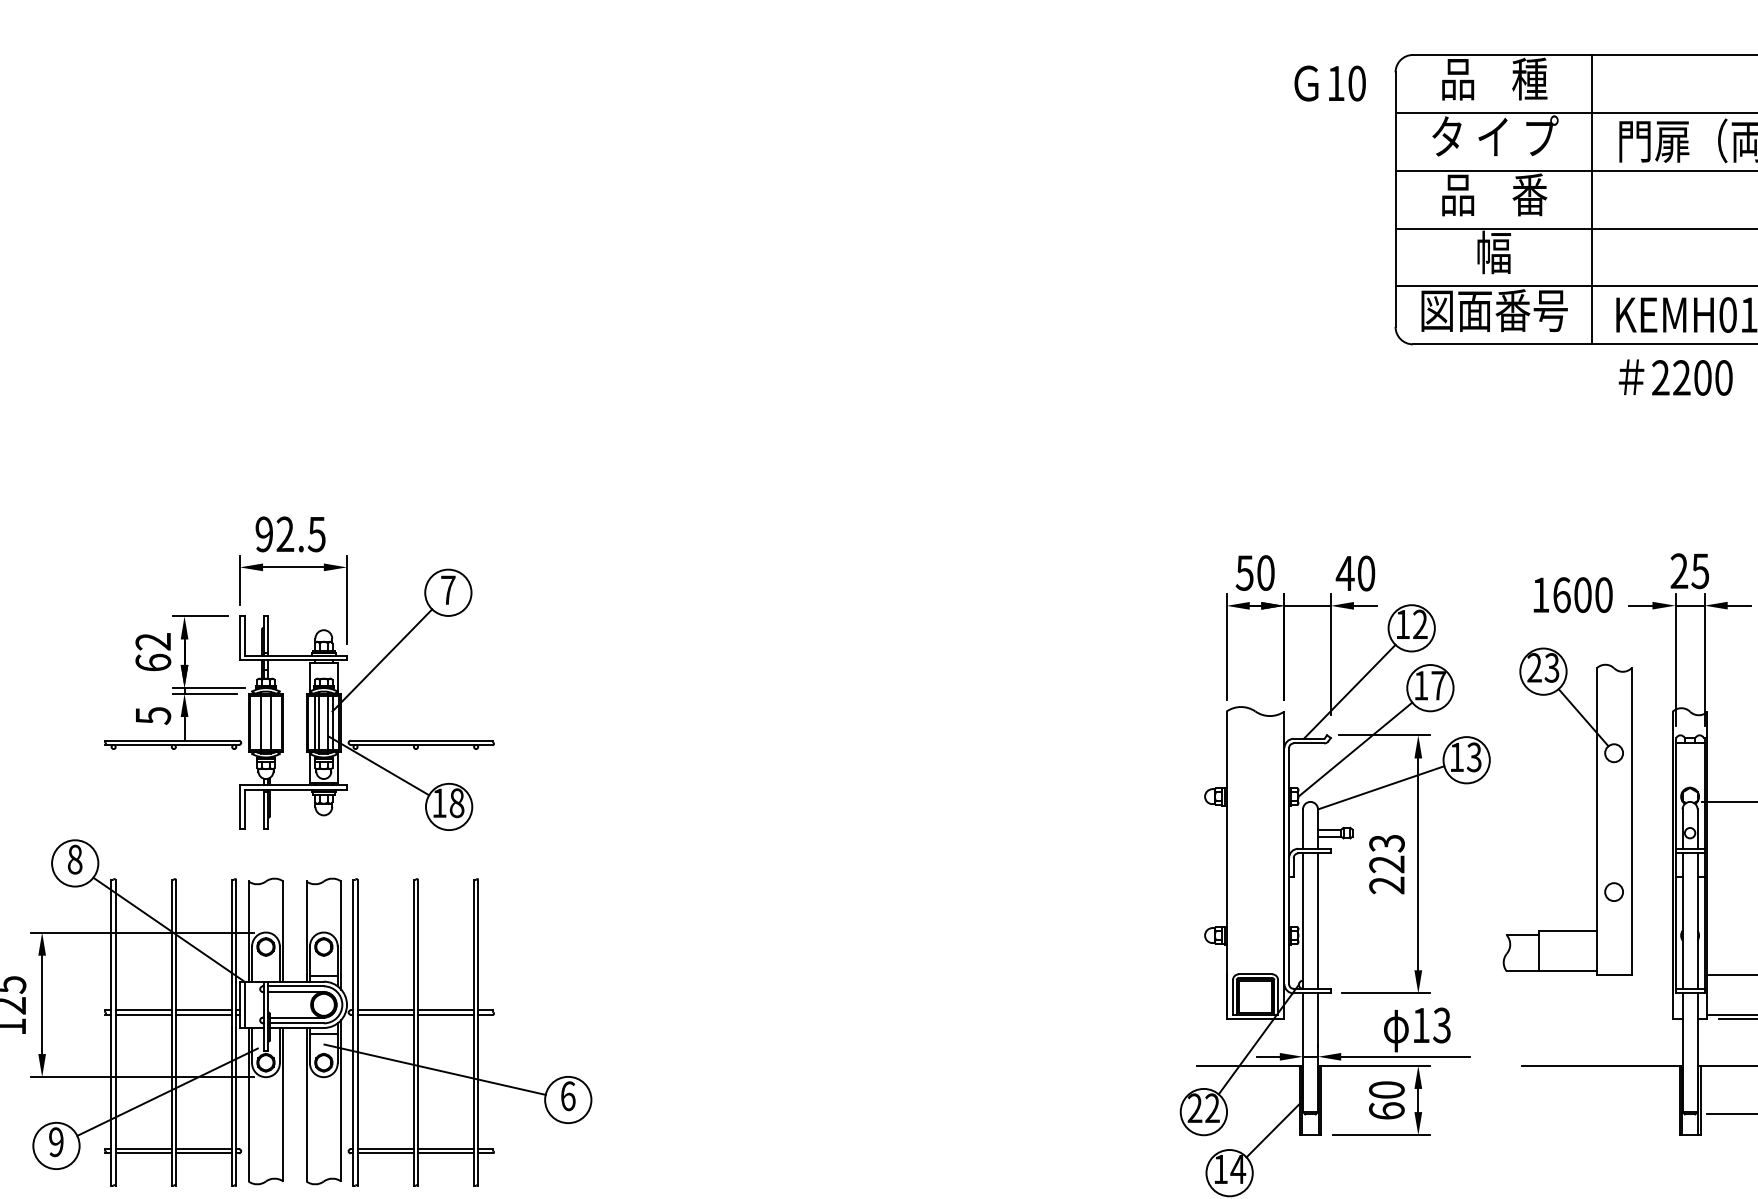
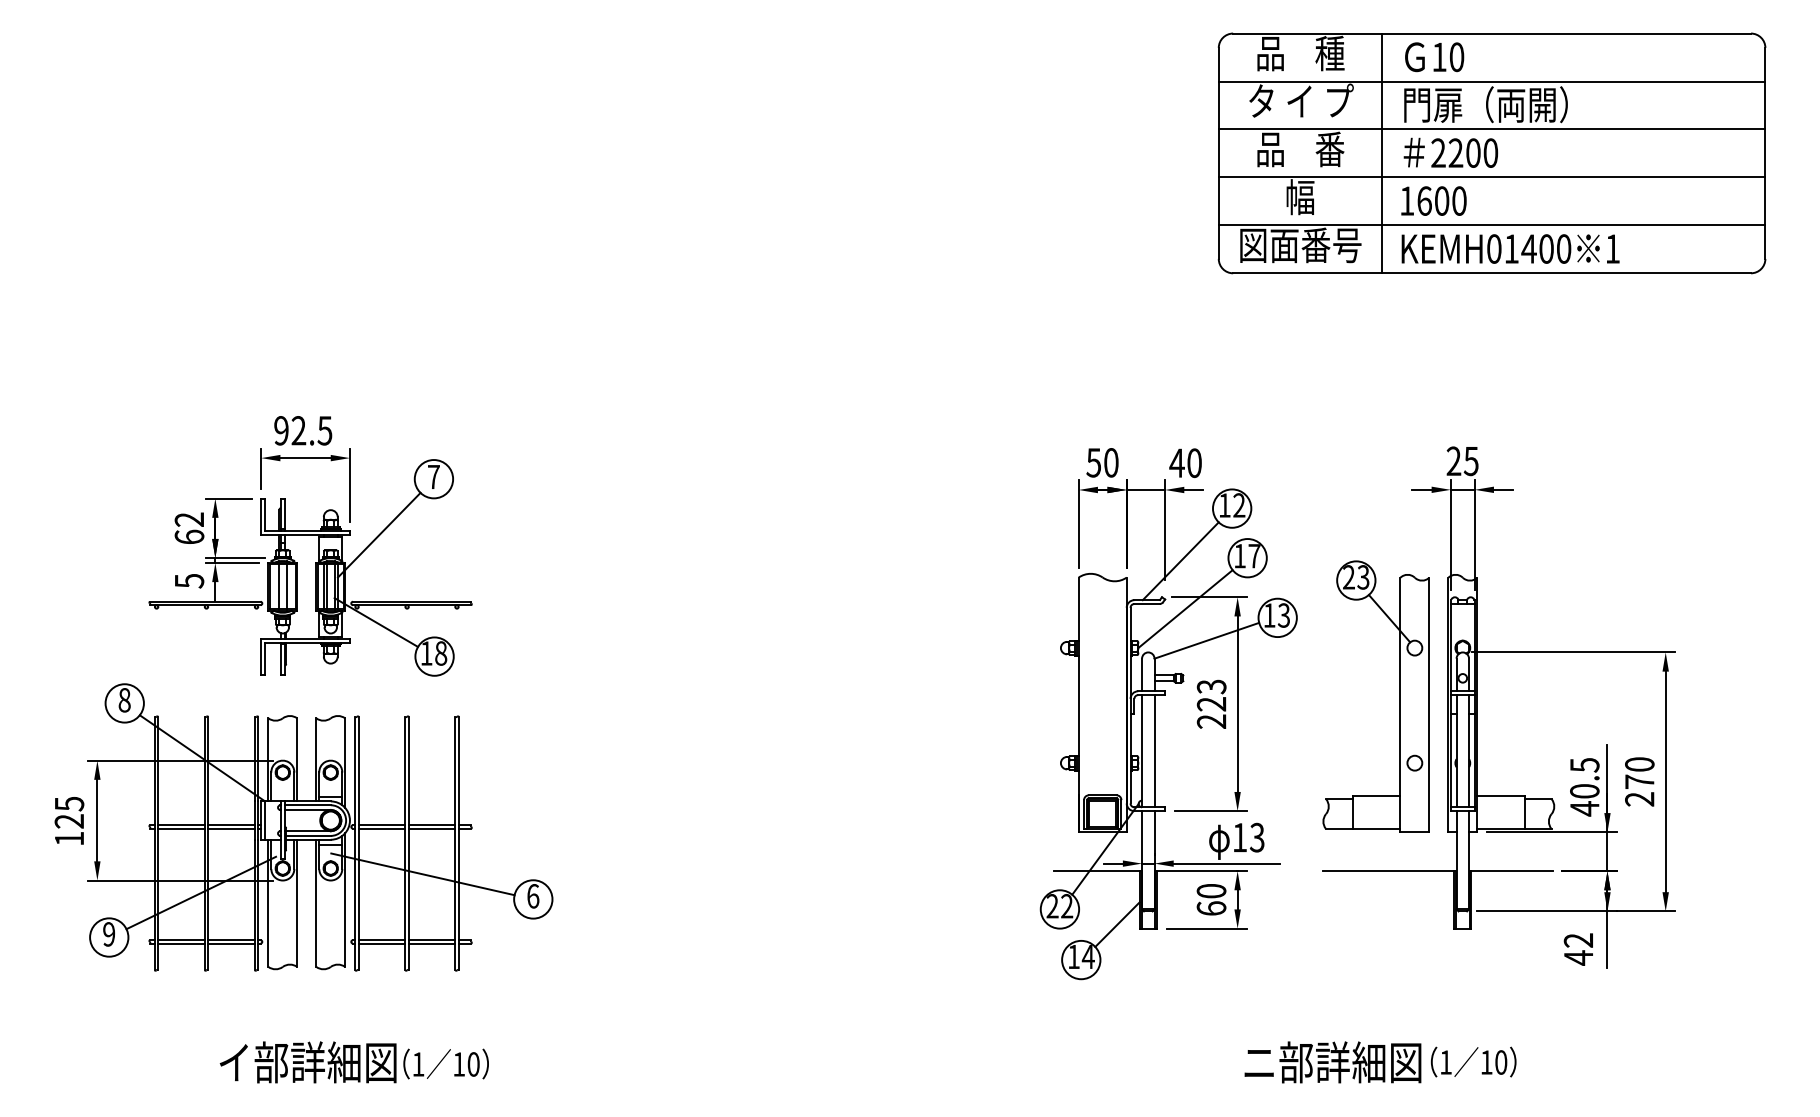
text: (1330, 83) -> (1434, 57), moved
text: (1675, 377) -> (1450, 152), moved
text: (1572, 594) -> (1433, 200), moved
part: (1595, 811) -> (1399, 696), moved

